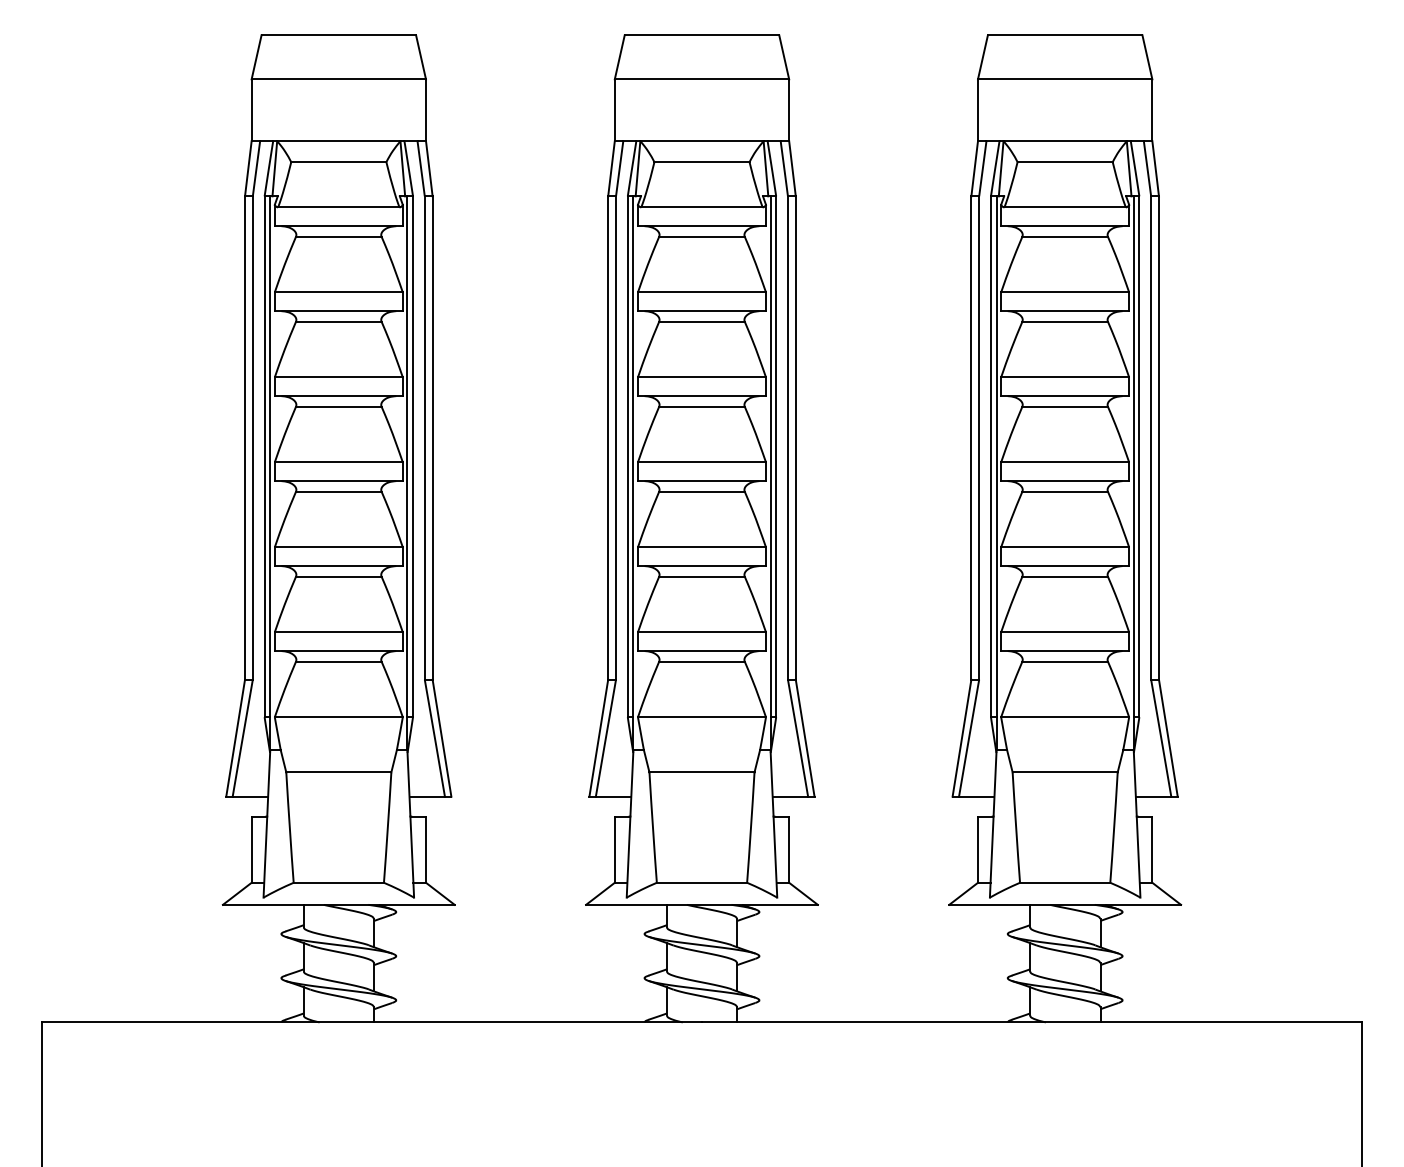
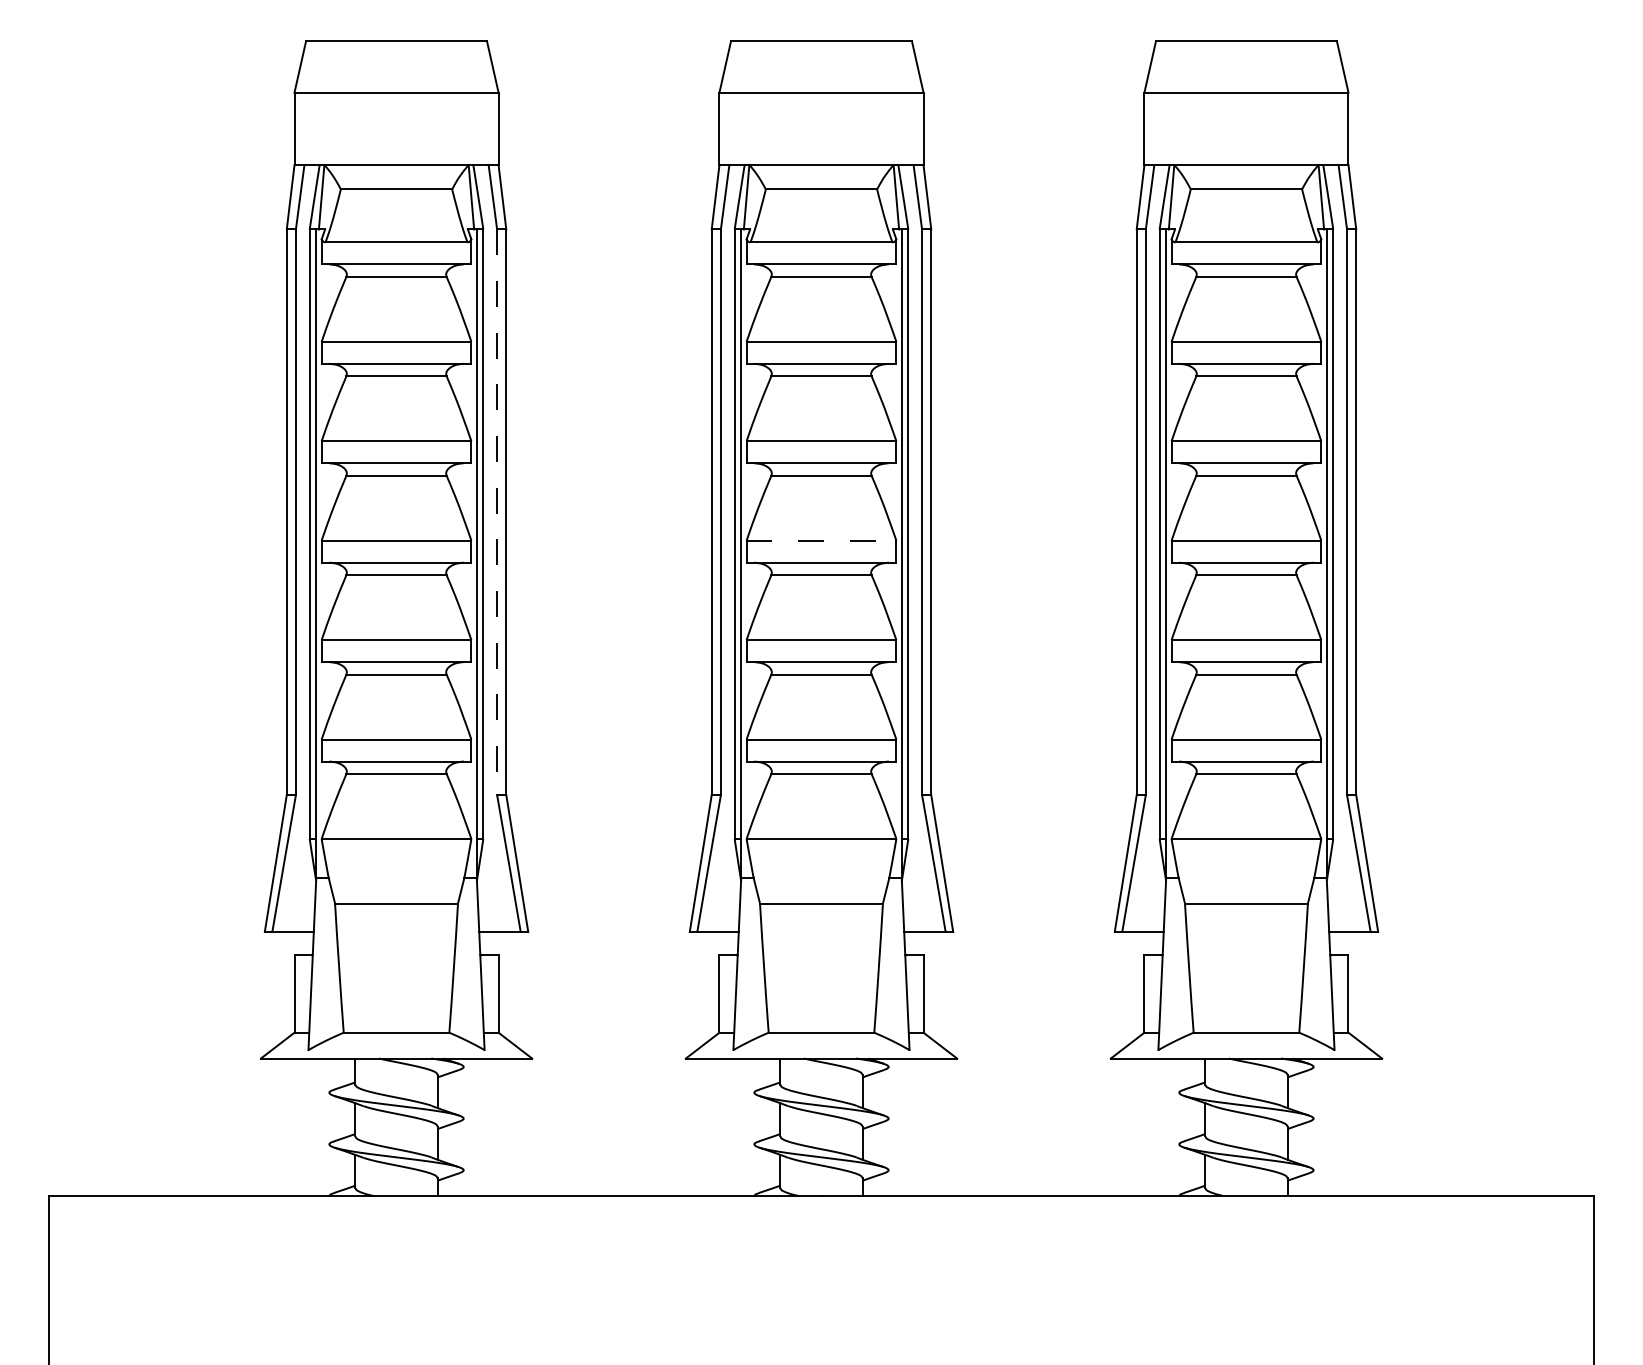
line: (425, 438) -> (497, 512), solid -> dashed
line: (702, 462) -> (821, 540), solid -> dashed

